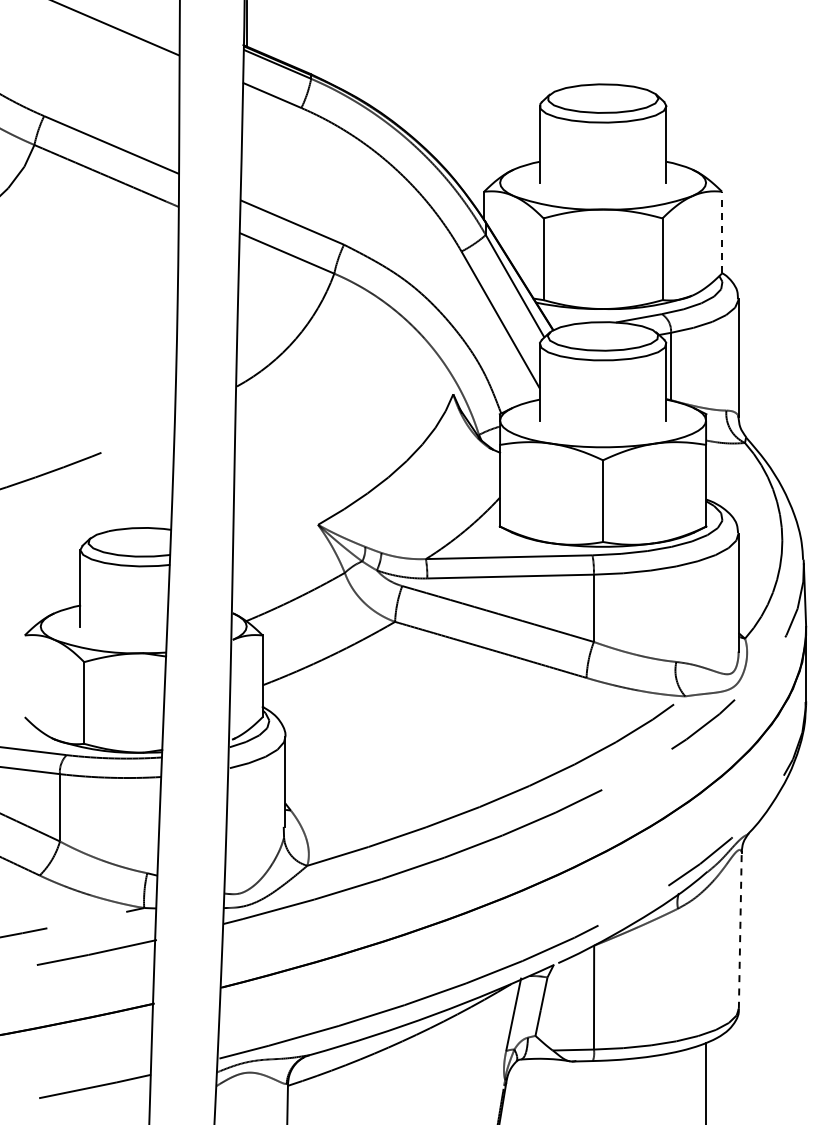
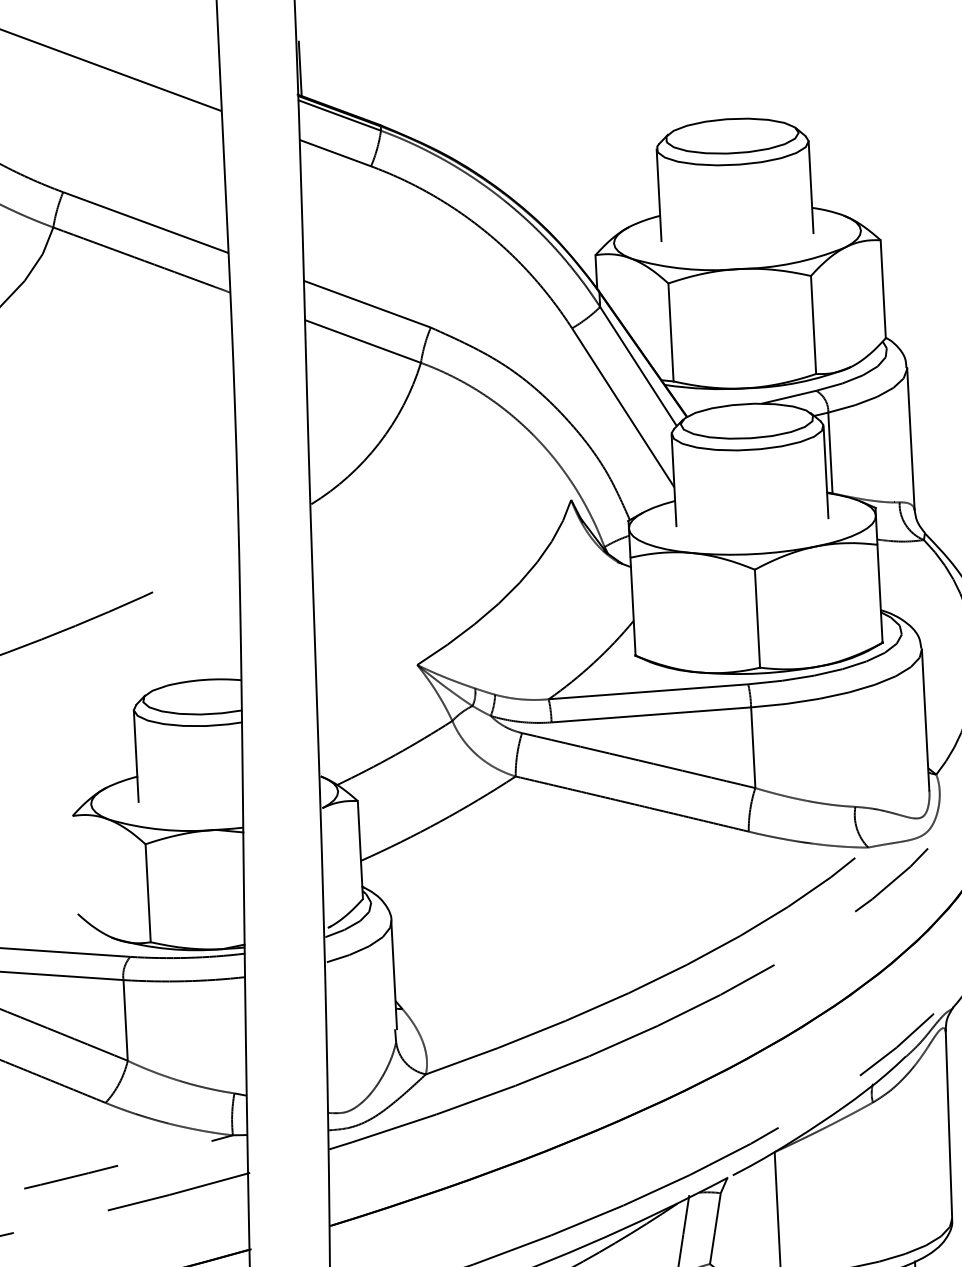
line: (722, 232) -> (883, 289), dashed -> solid
line: (740, 929) -> (949, 1123), dashed -> solid

